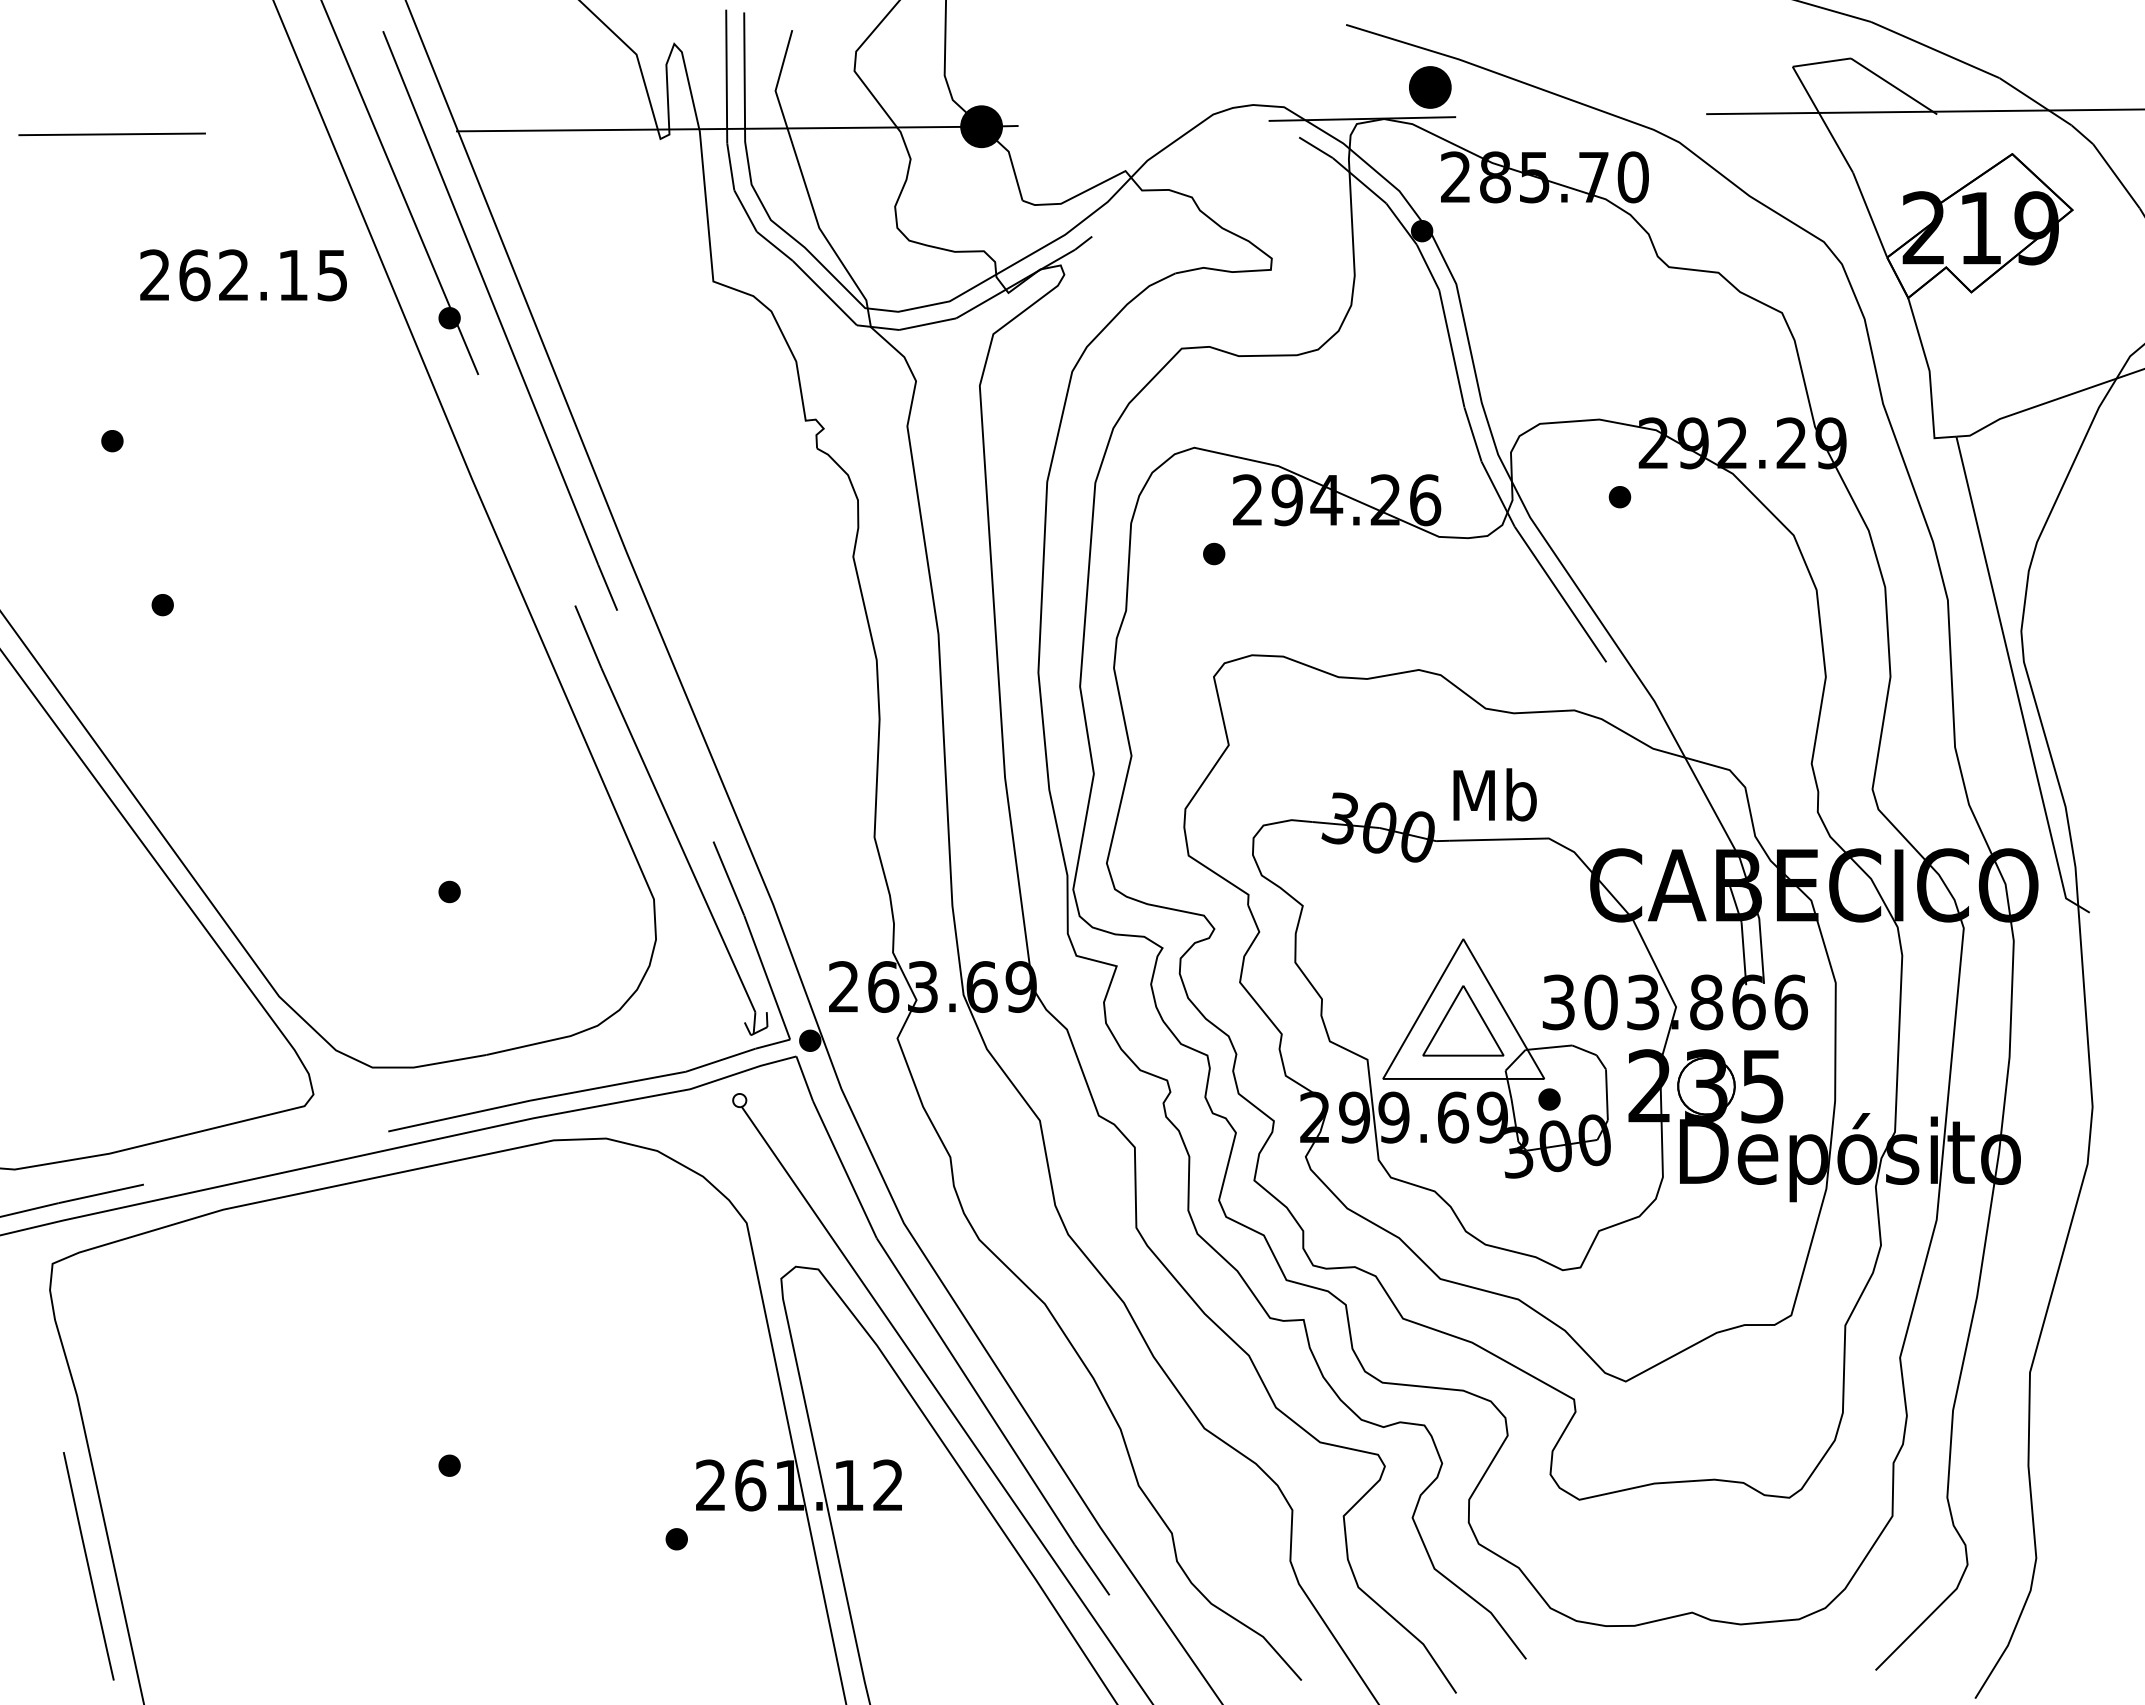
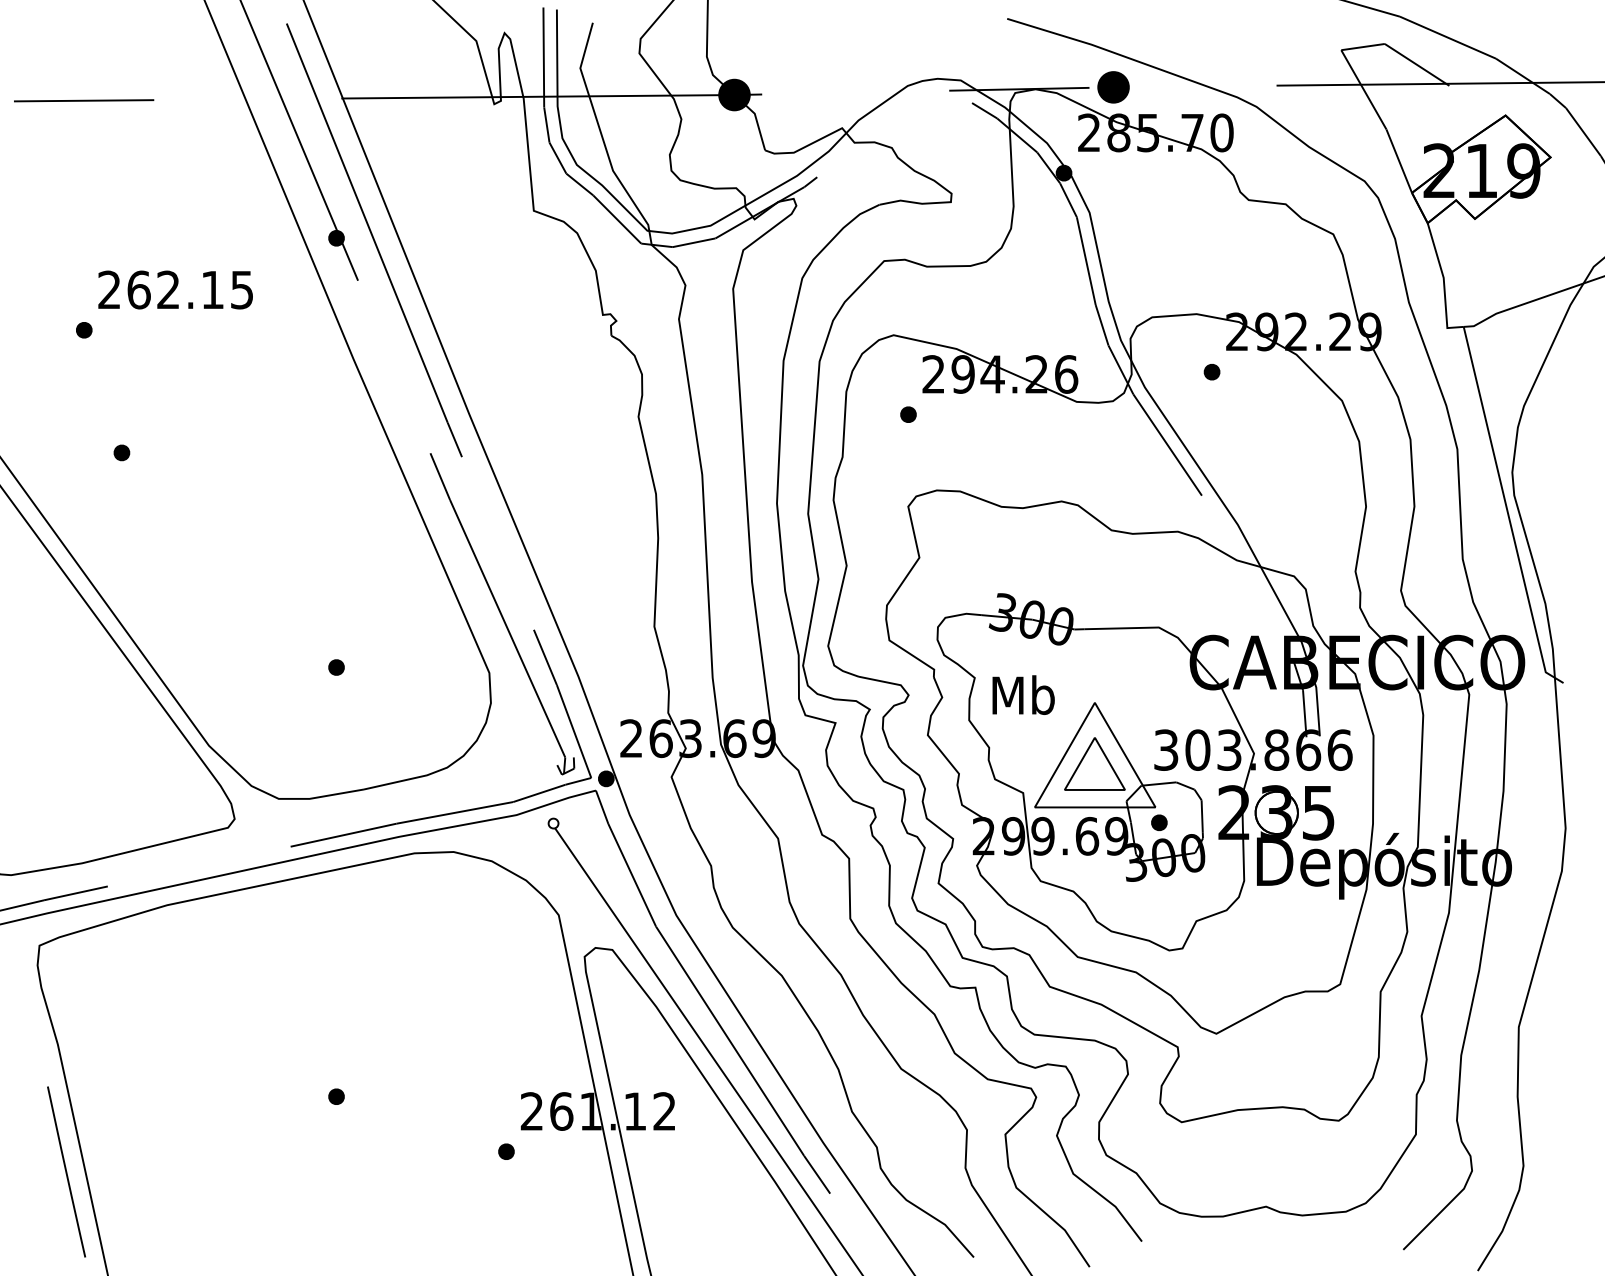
part: (1430, 87) -> (1113, 87), moved
text: (243, 275) -> (175, 290), moved
text: (1494, 794) -> (1023, 694), moved

